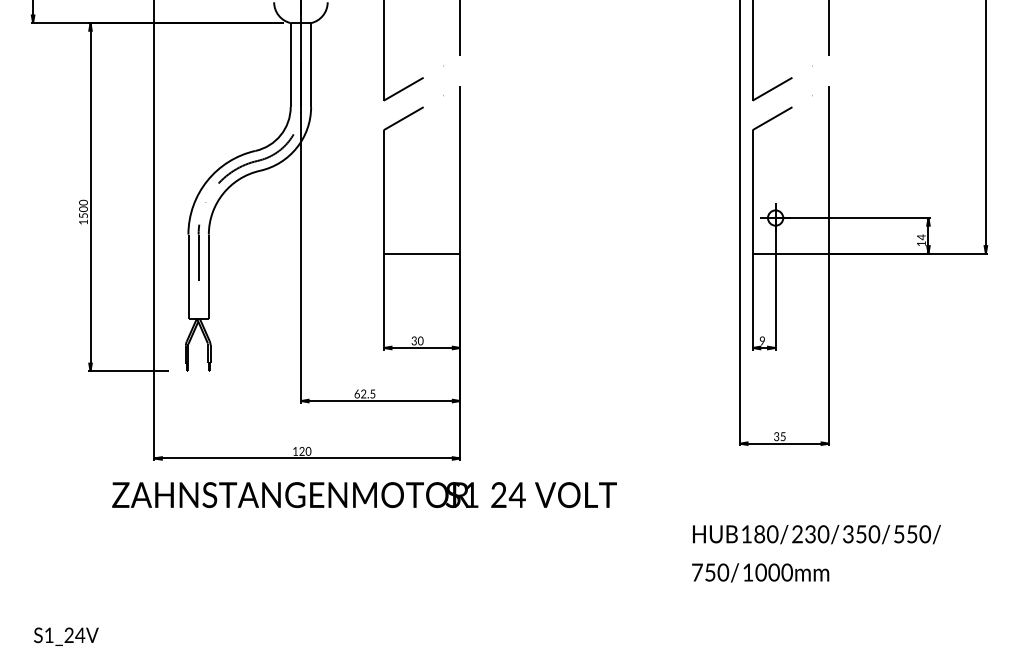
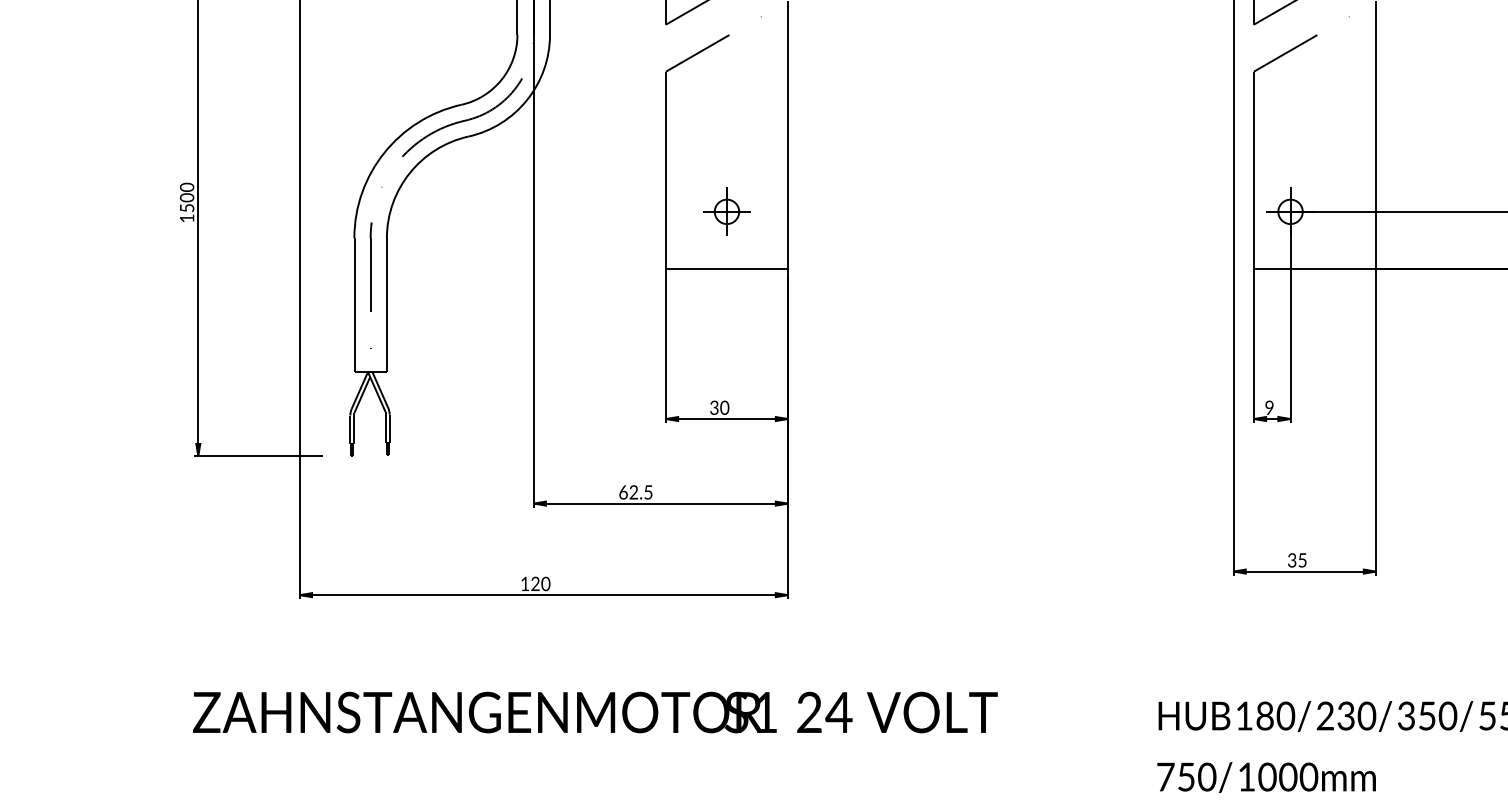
part: (421, 217) -> (725, 210), added
text: (364, 495) -> (595, 713), moved

